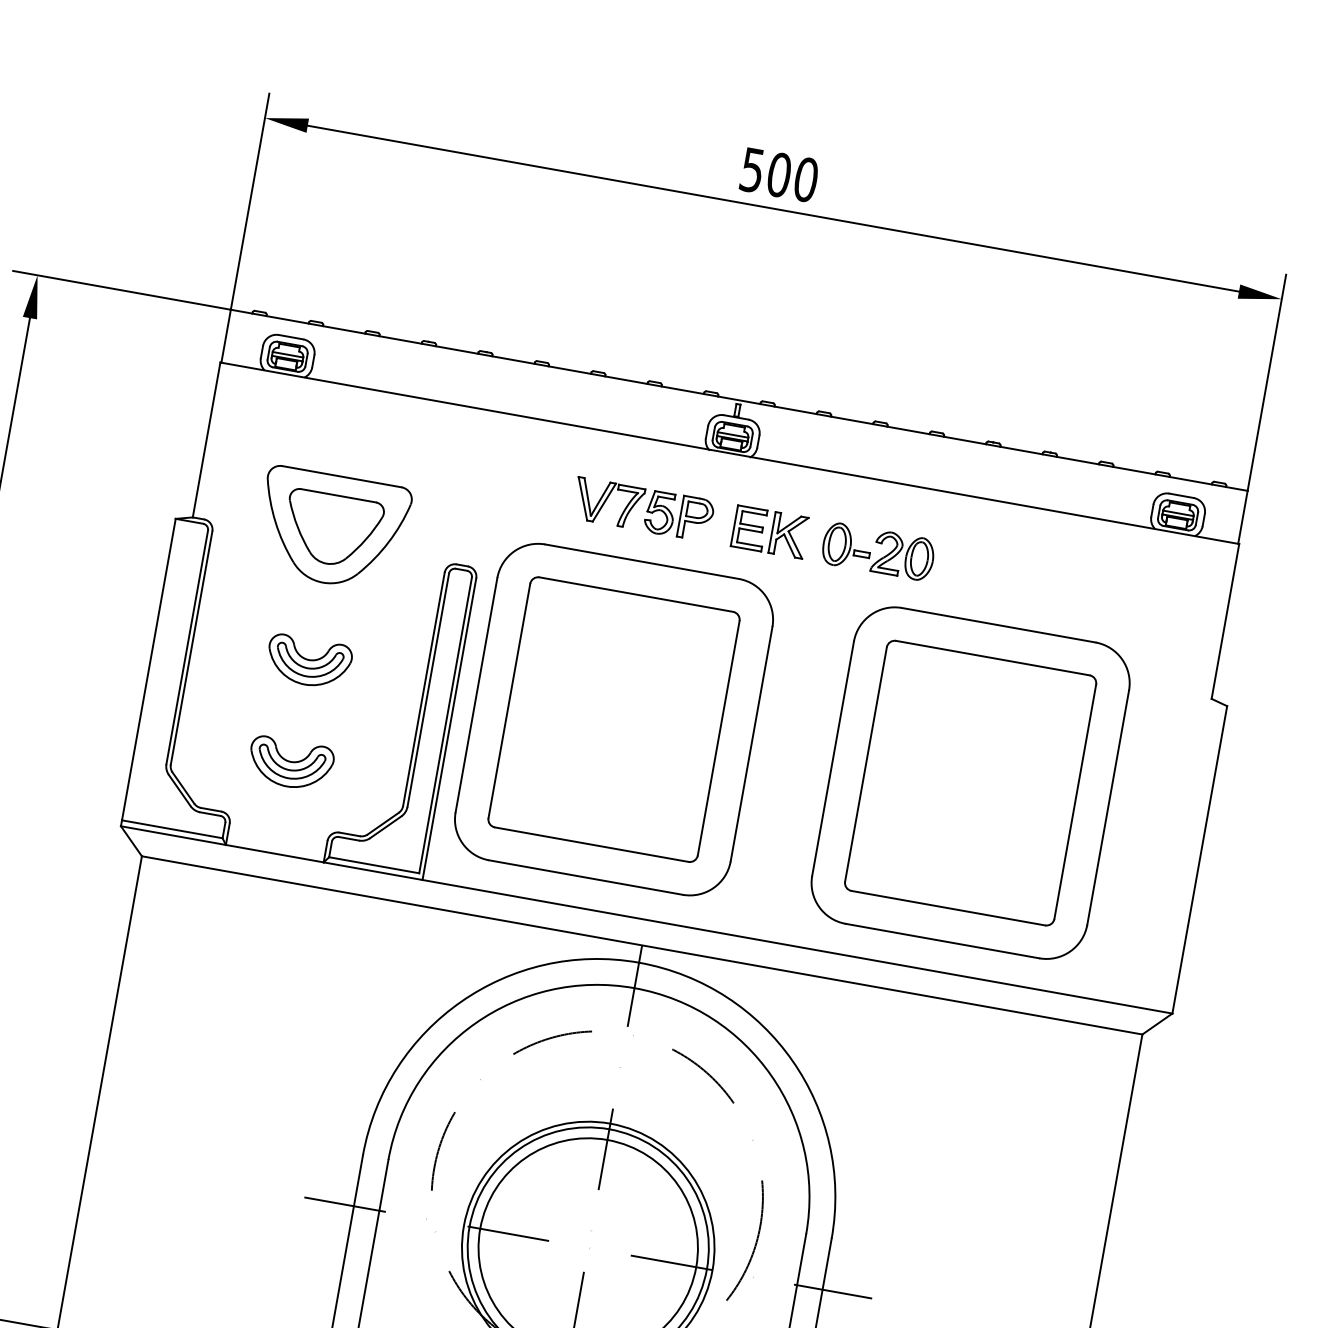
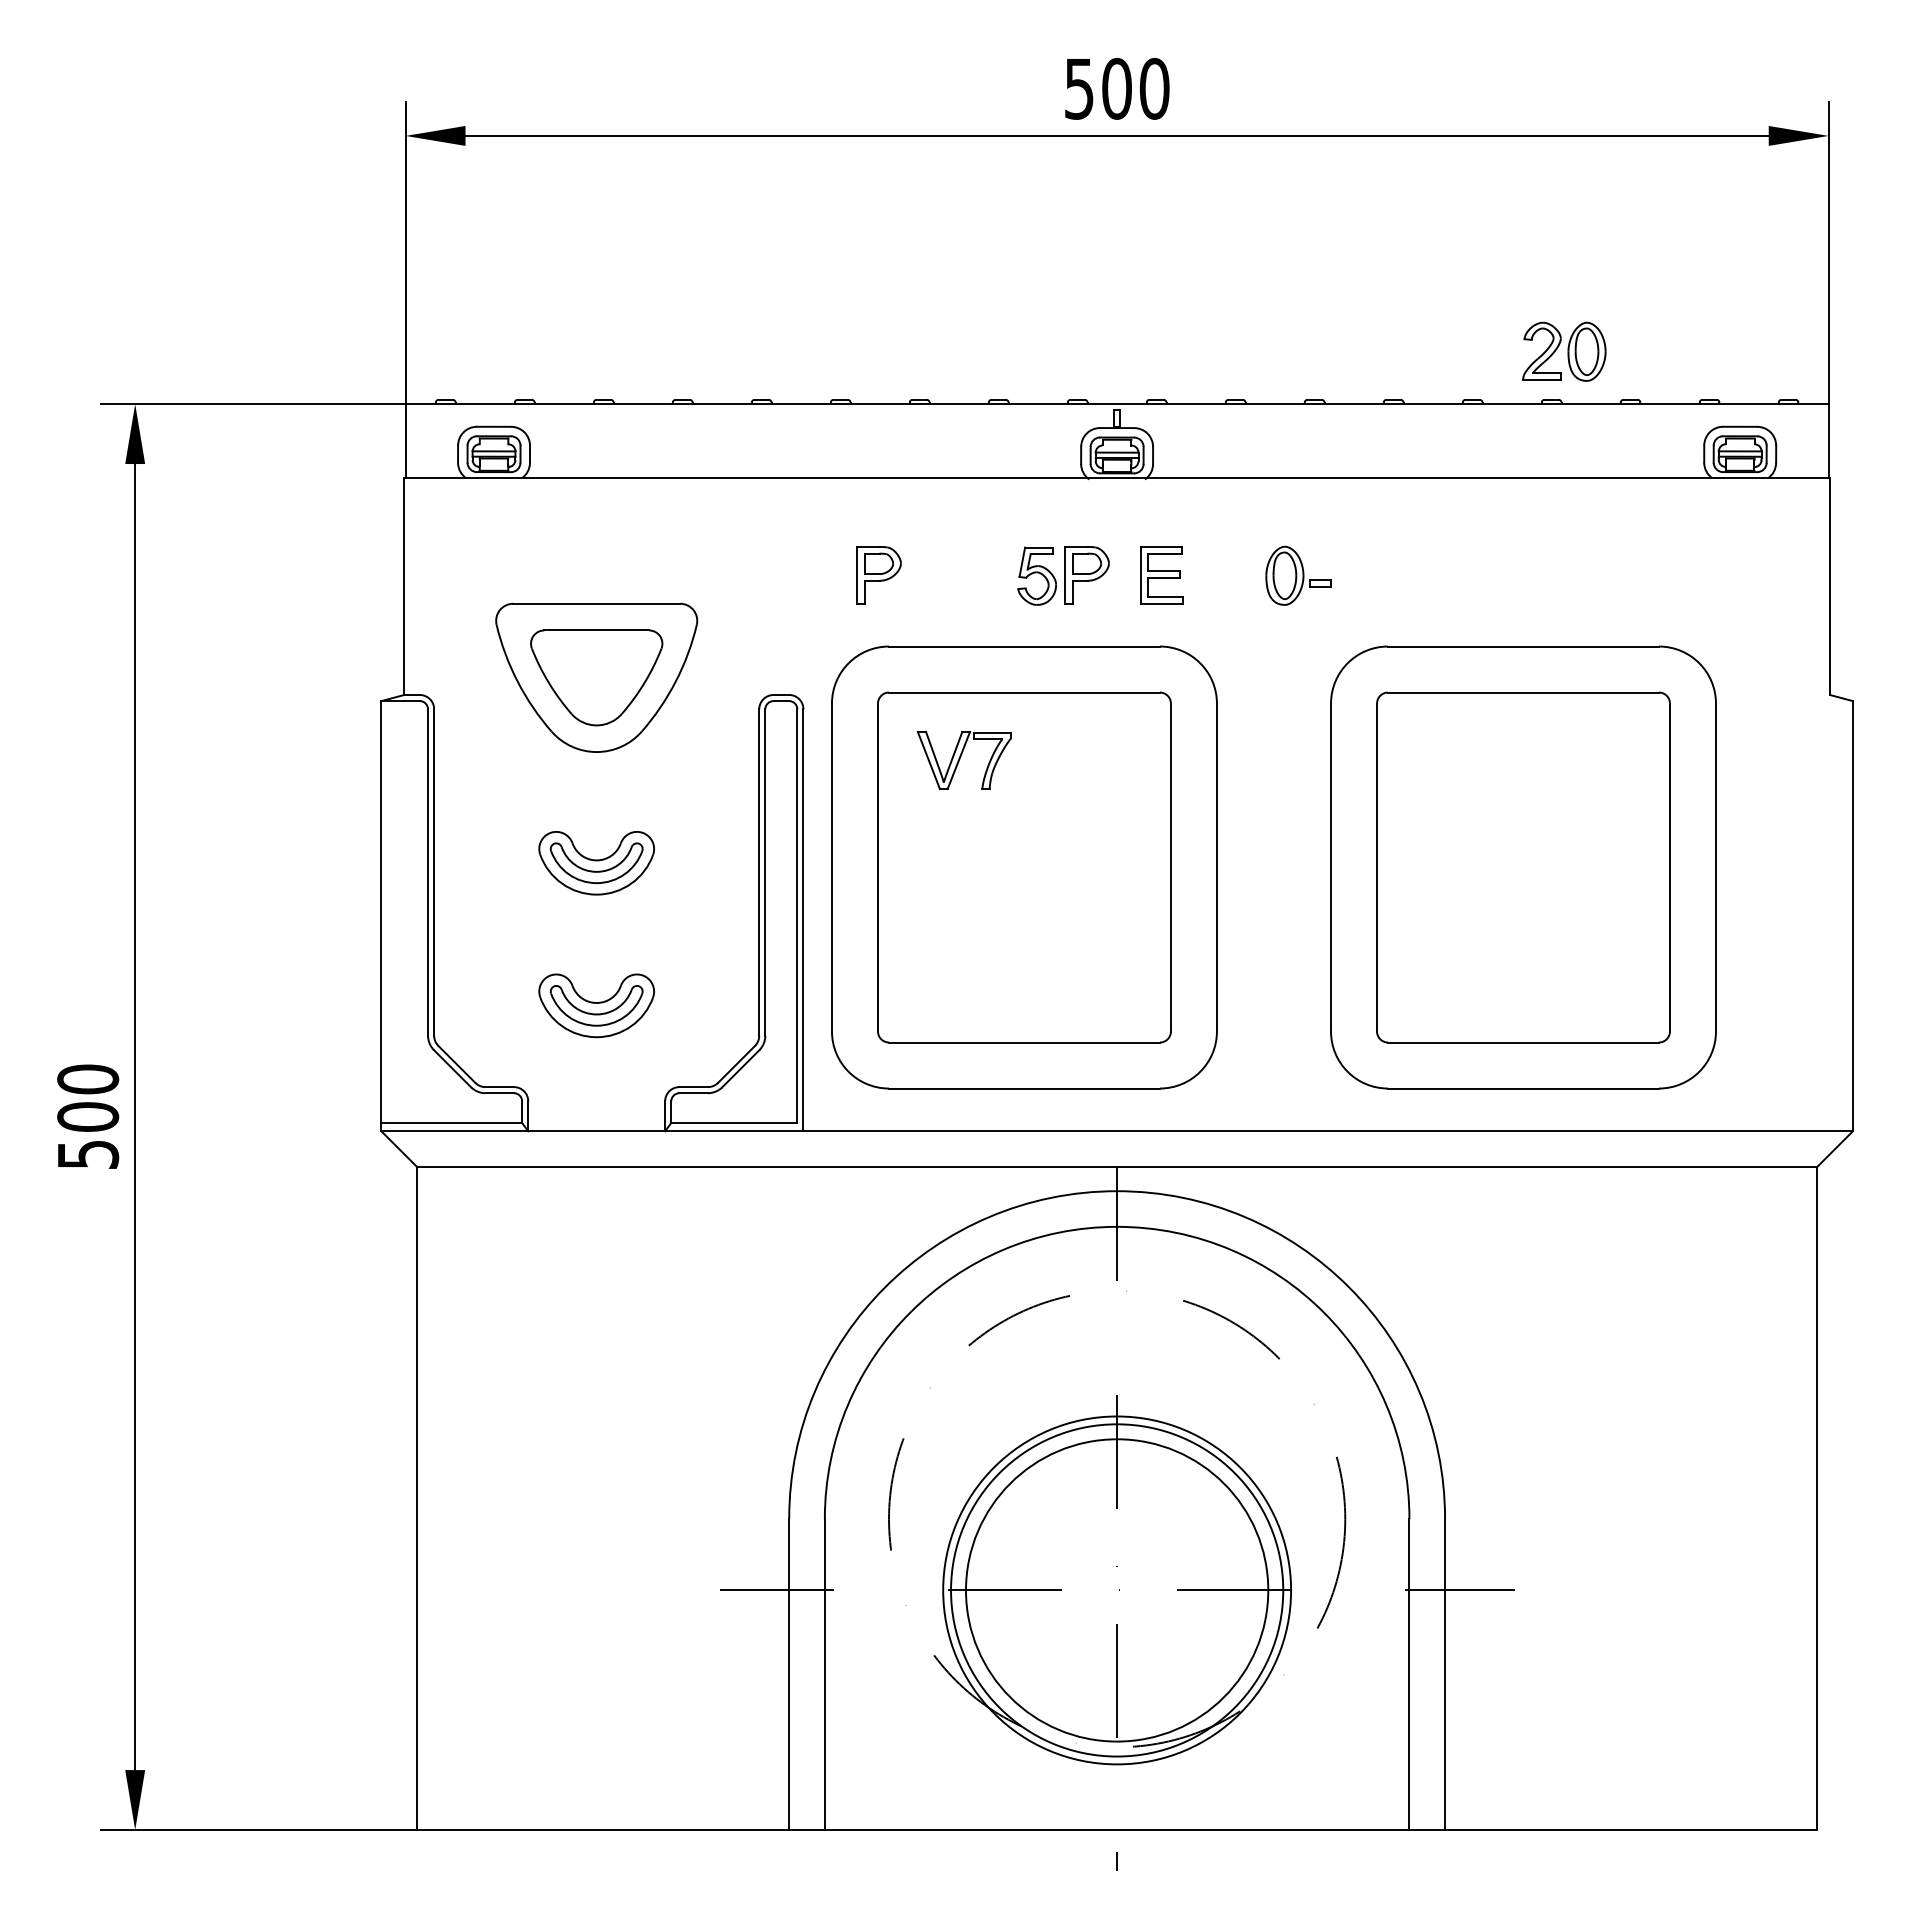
part: (546, 492) -> (878, 575), added
part: (607, 503) -> (963, 760), moved
part: (789, 534) -> (1217, 574), removed
part: (903, 555) -> (1564, 351), moved

